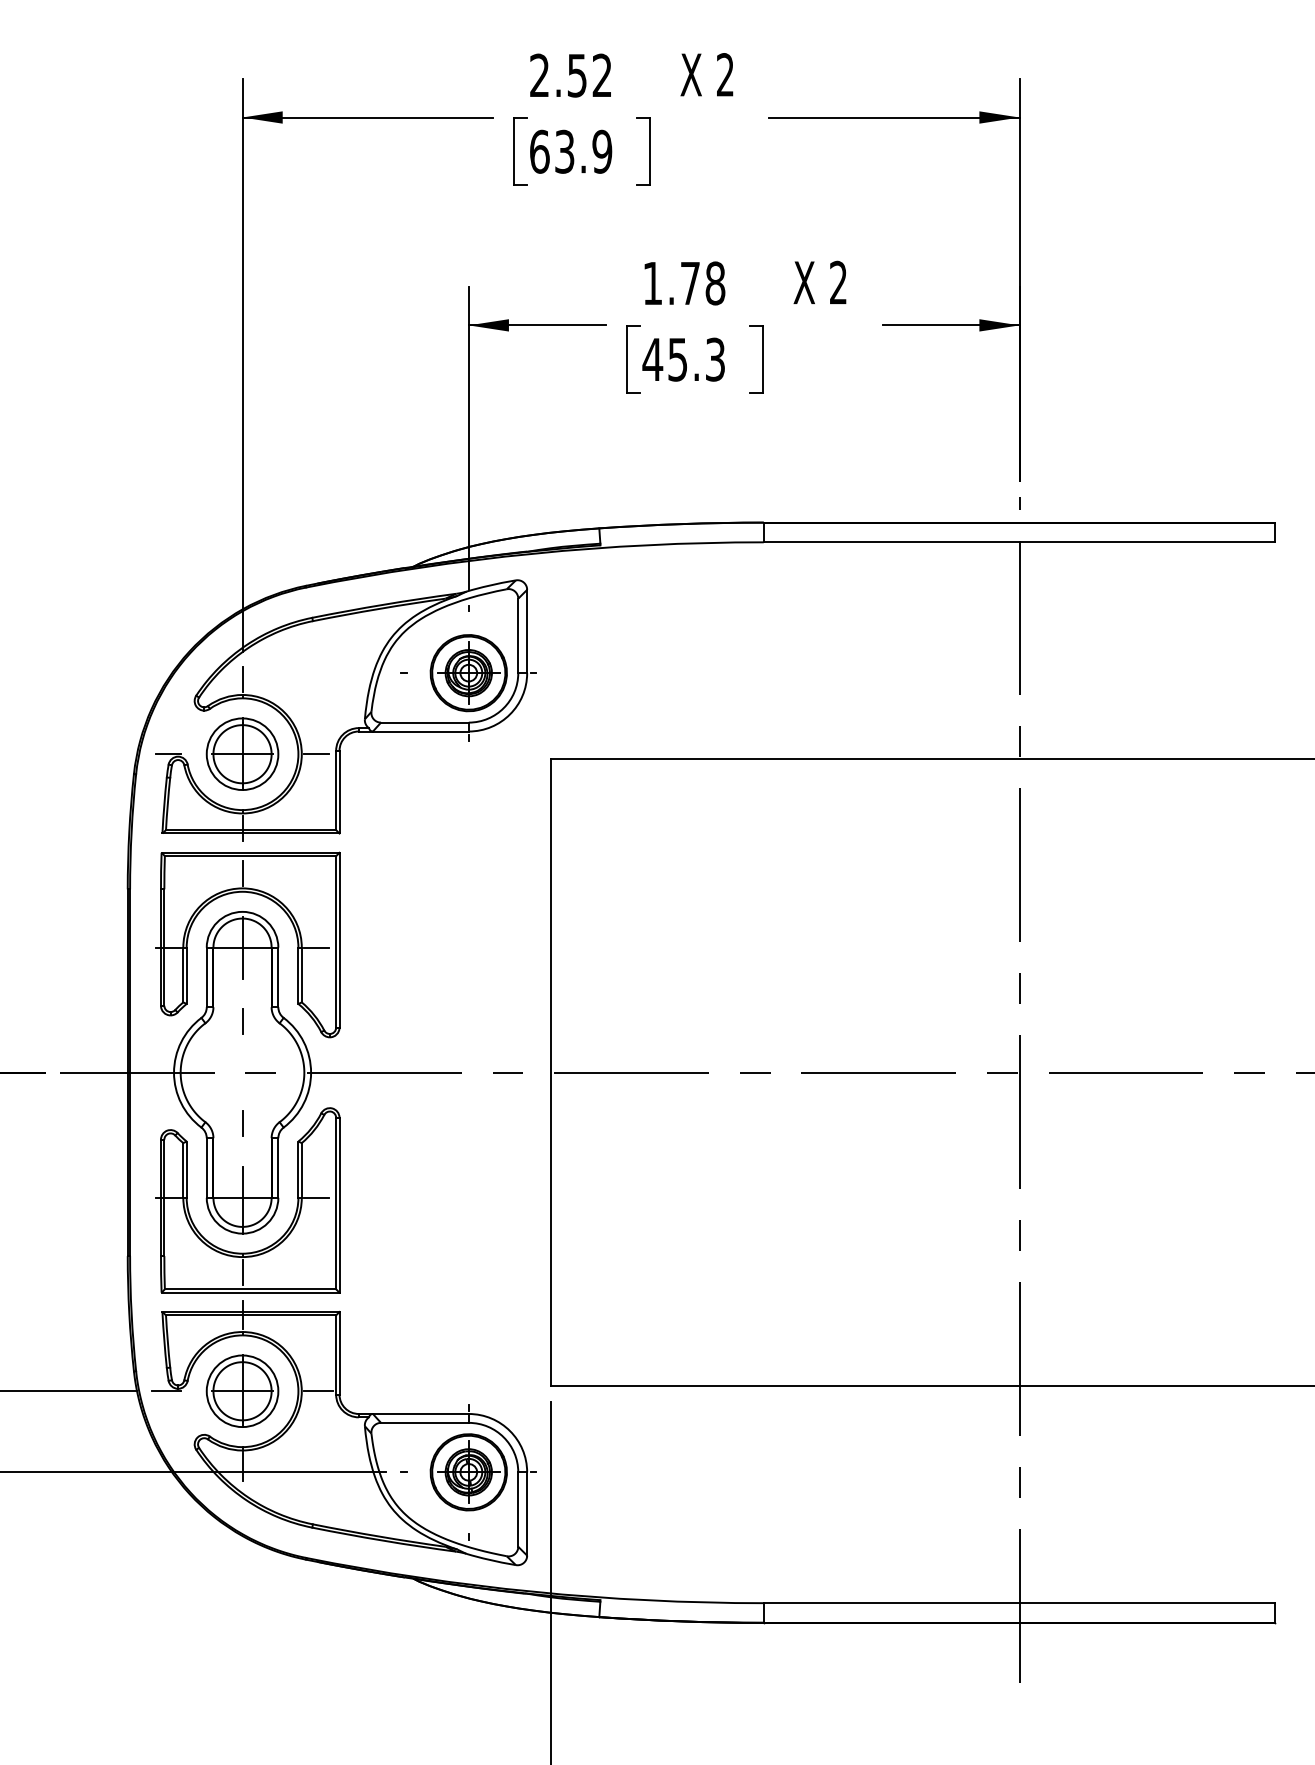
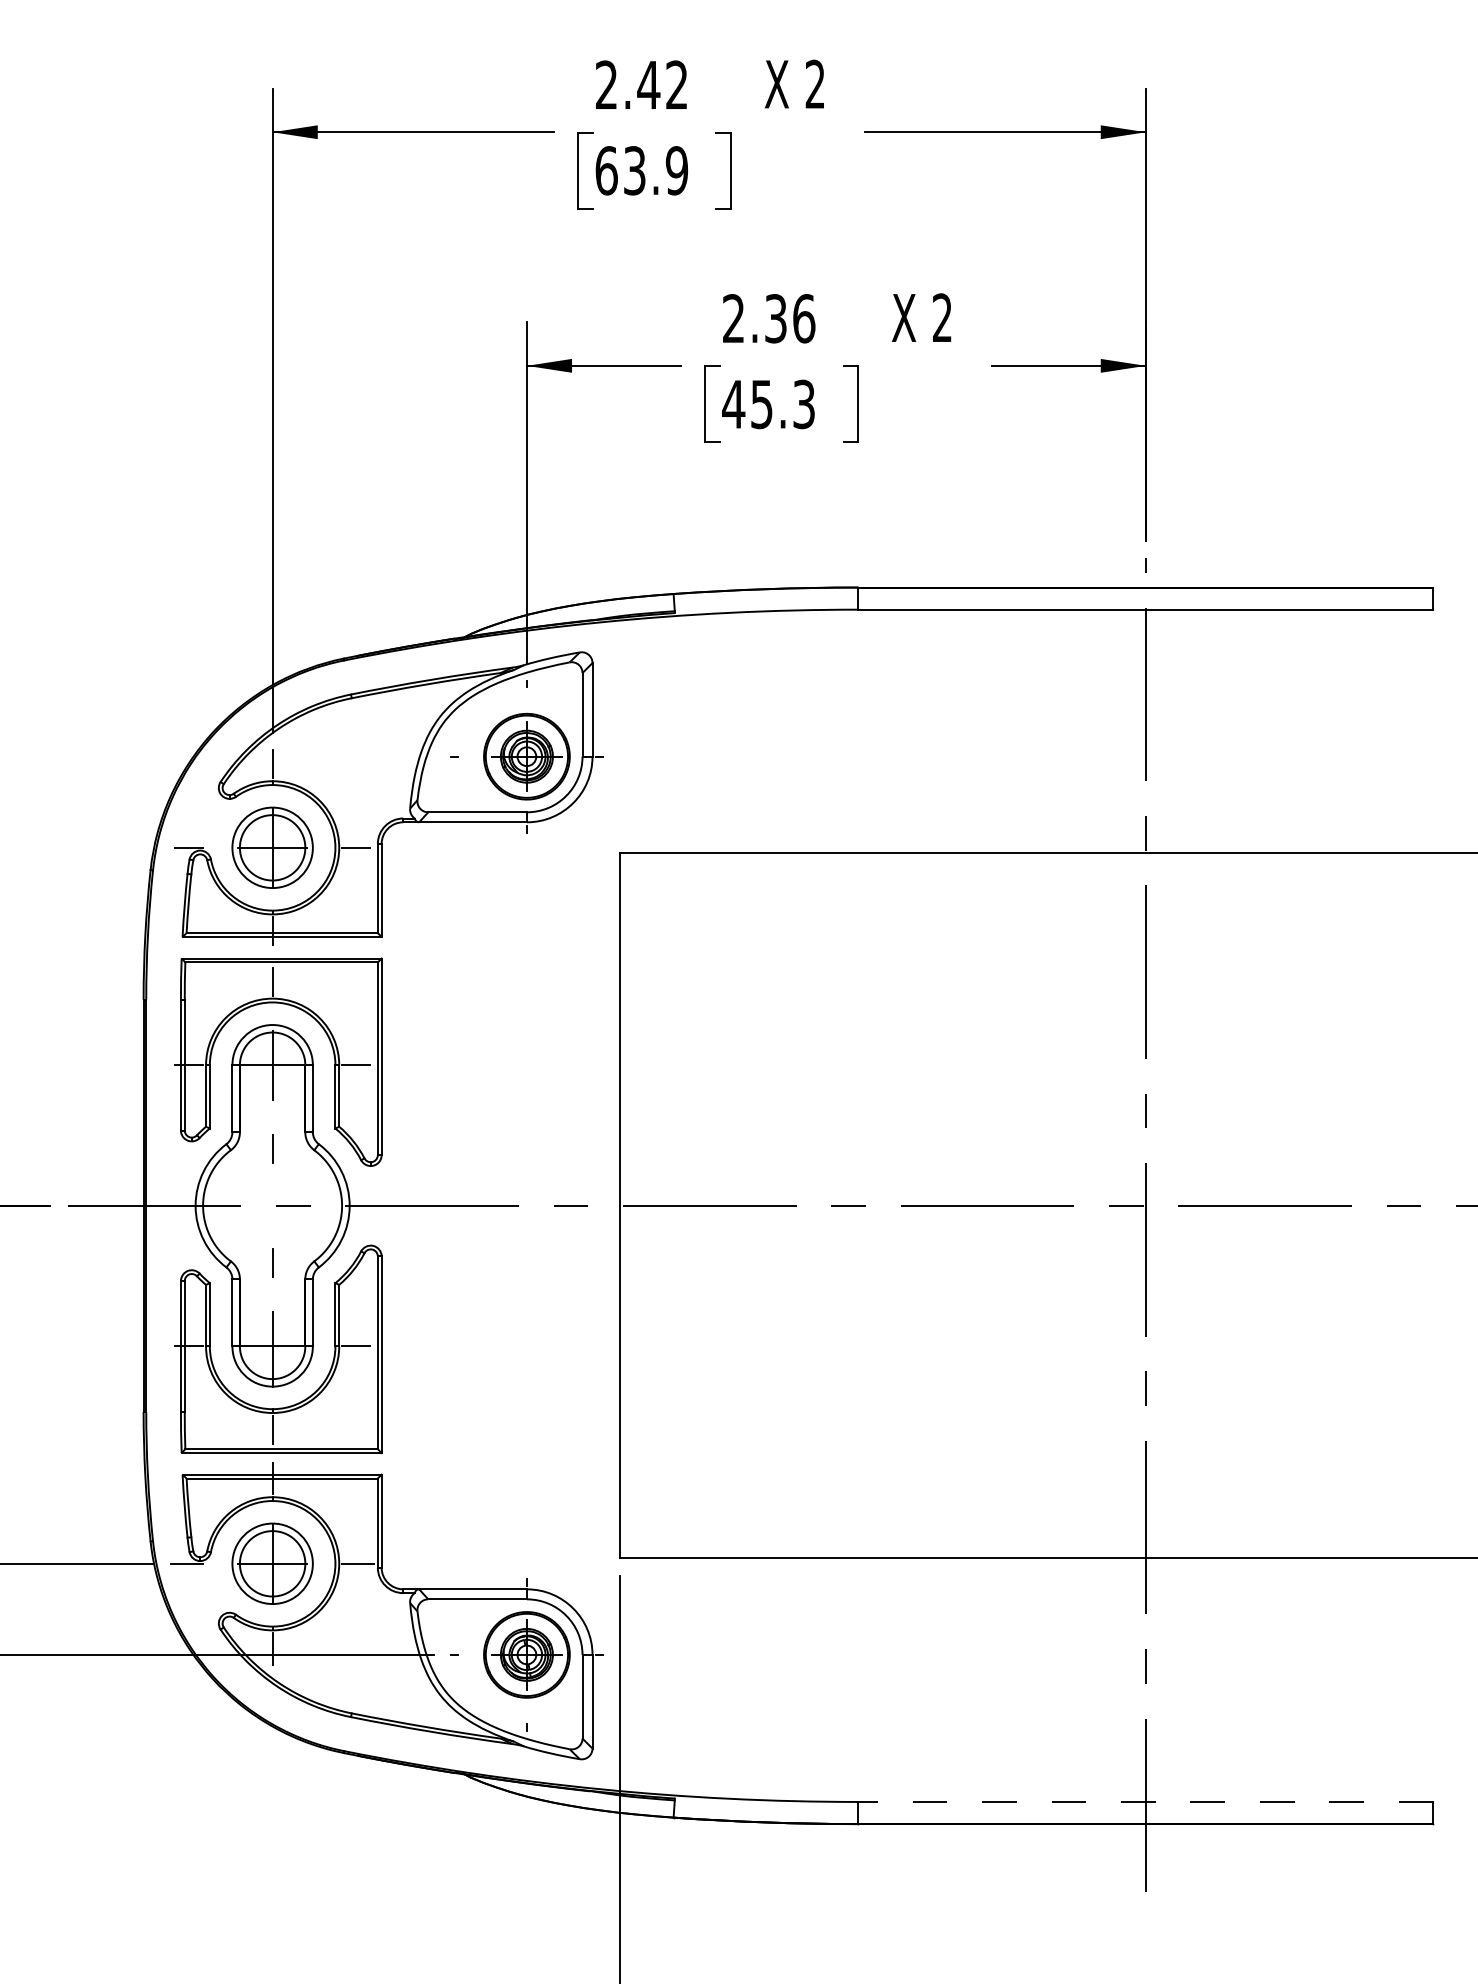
text: (576, 75) -> (647, 85), 2.52 -> 2.42
text: (684, 283) -> (769, 318), 1.78 -> 2.36
line: (1019, 1603) -> (1145, 1802), solid -> dashed

